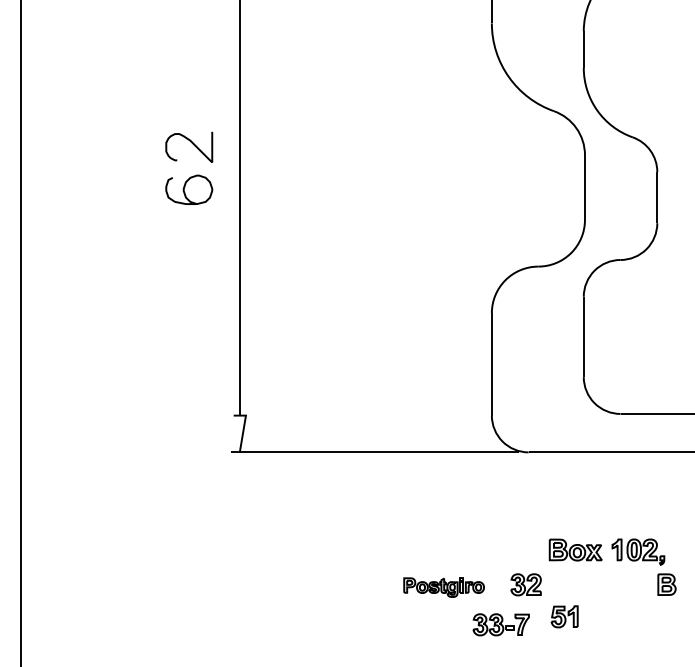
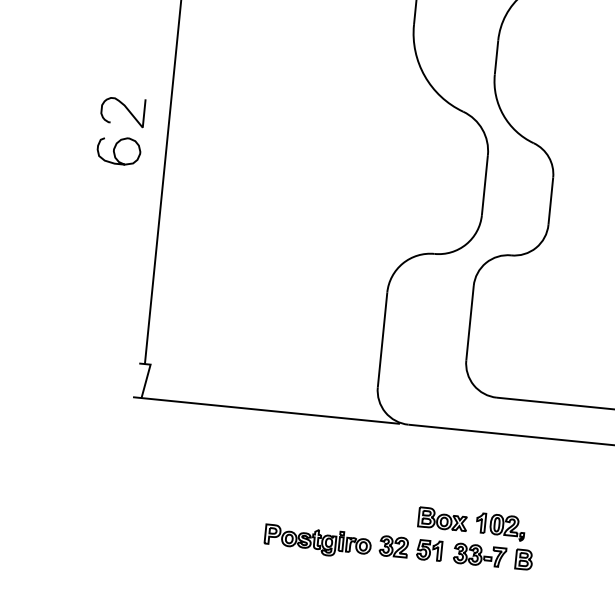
part: (443, 587) -> (317, 541), size x1.43
part: (564, 616) -> (429, 550), moved
part: (500, 624) -> (479, 555), moved

